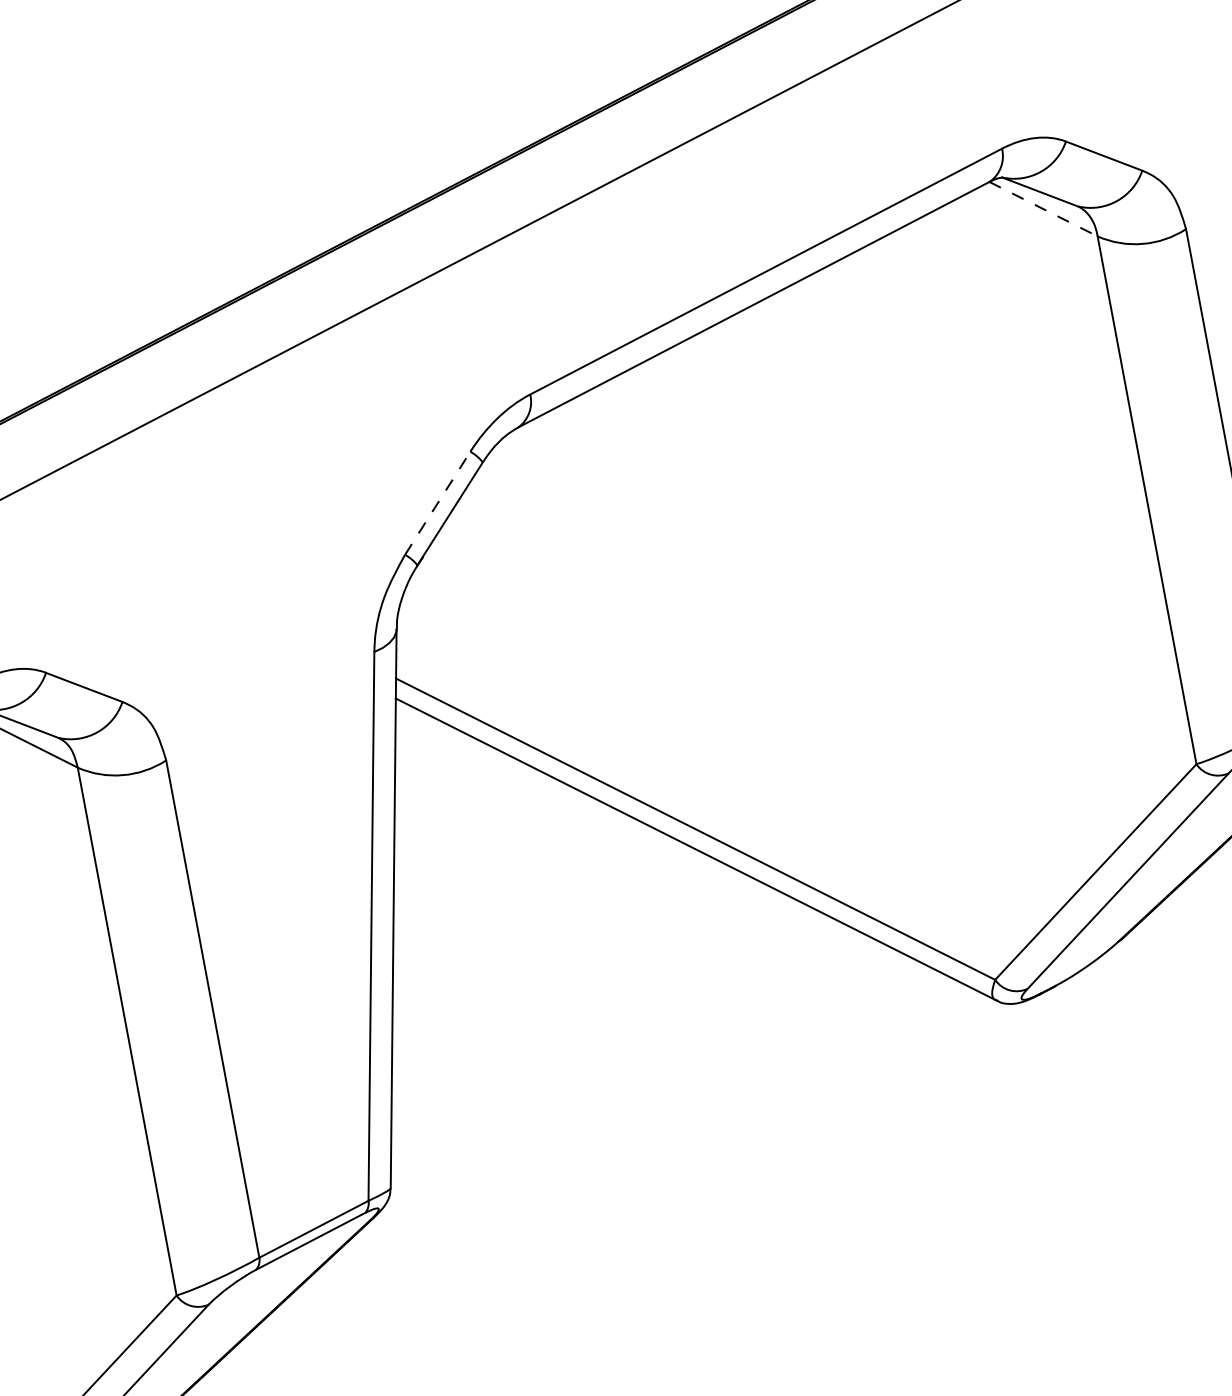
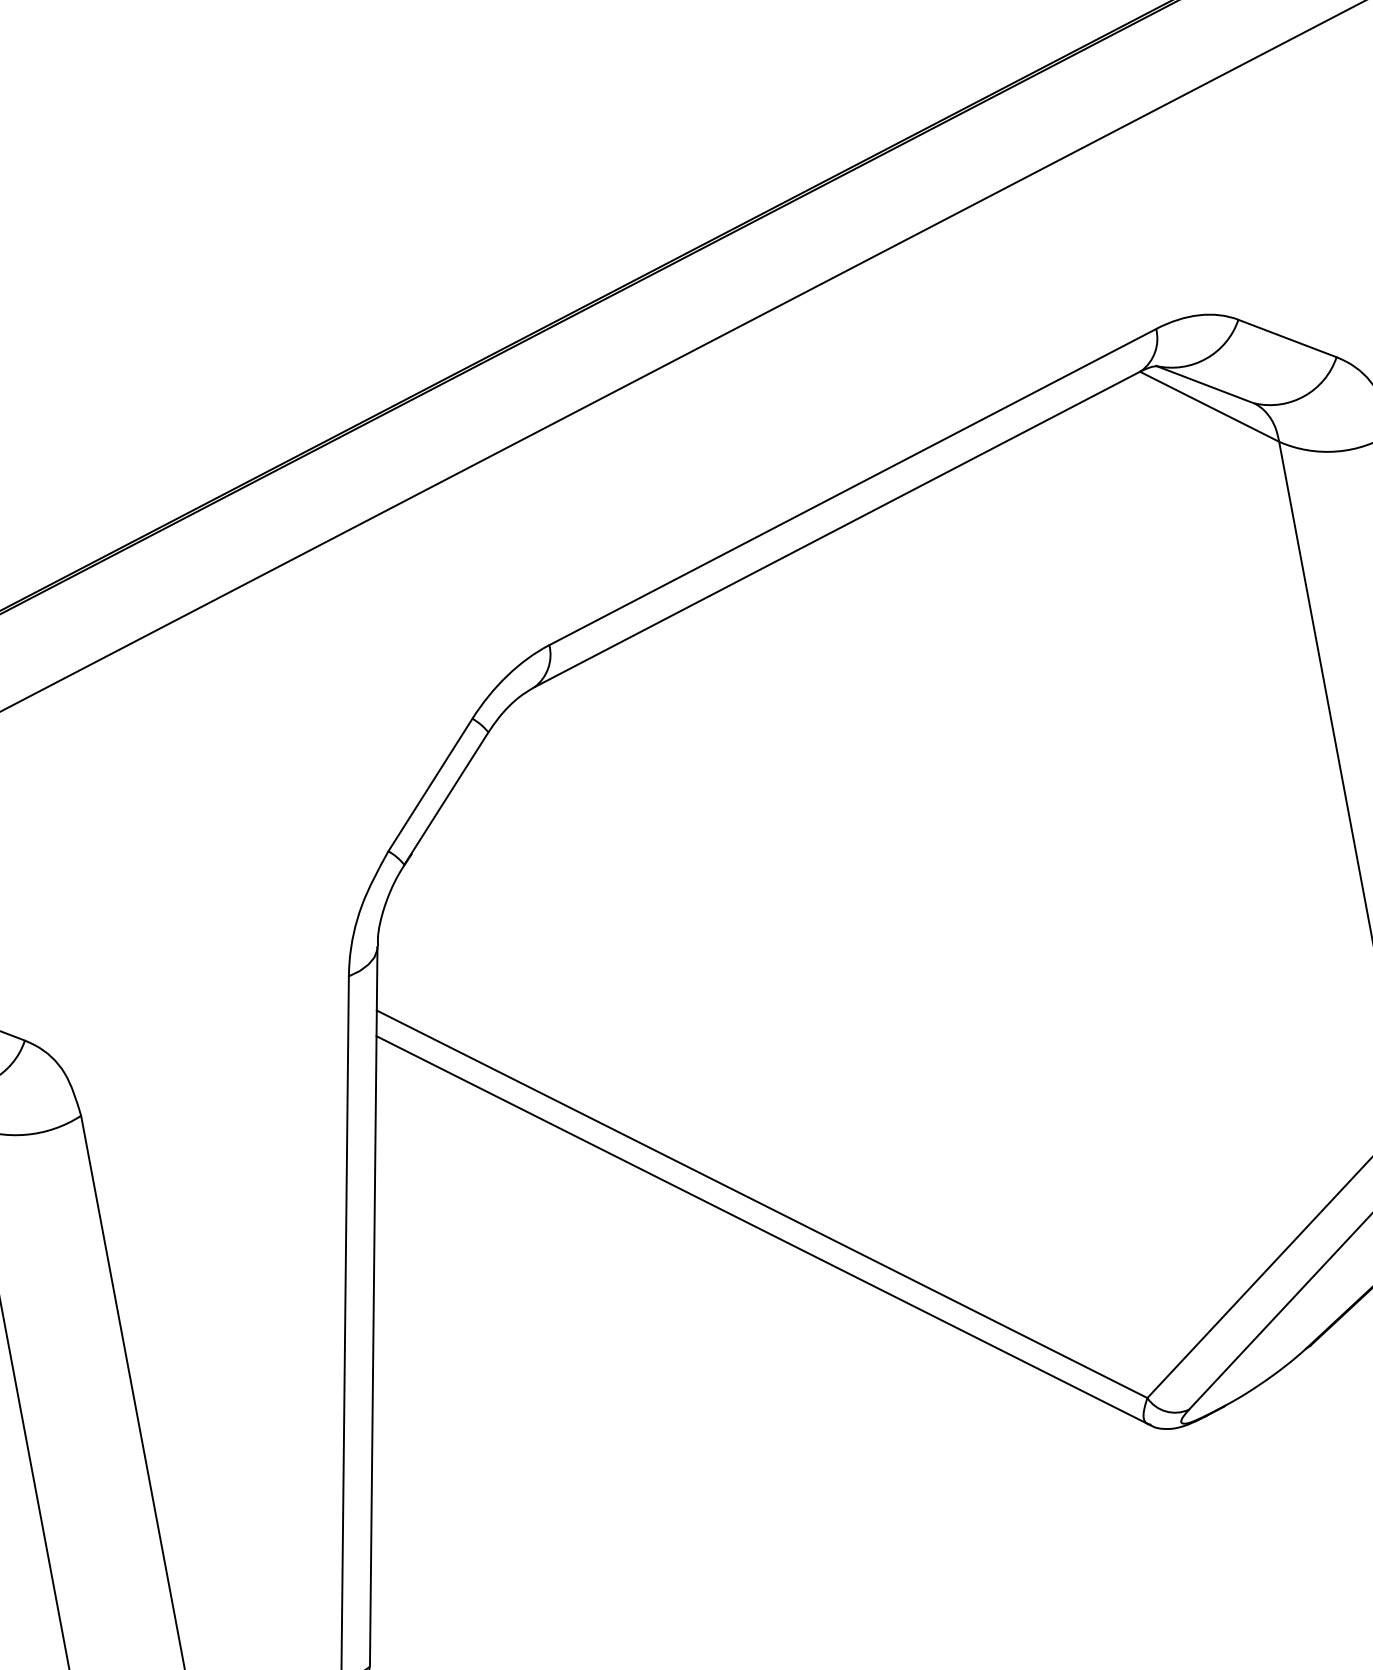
line: (1043, 209) -> (1209, 407), dashed -> solid
line: (438, 502) -> (431, 784), dashed -> solid

